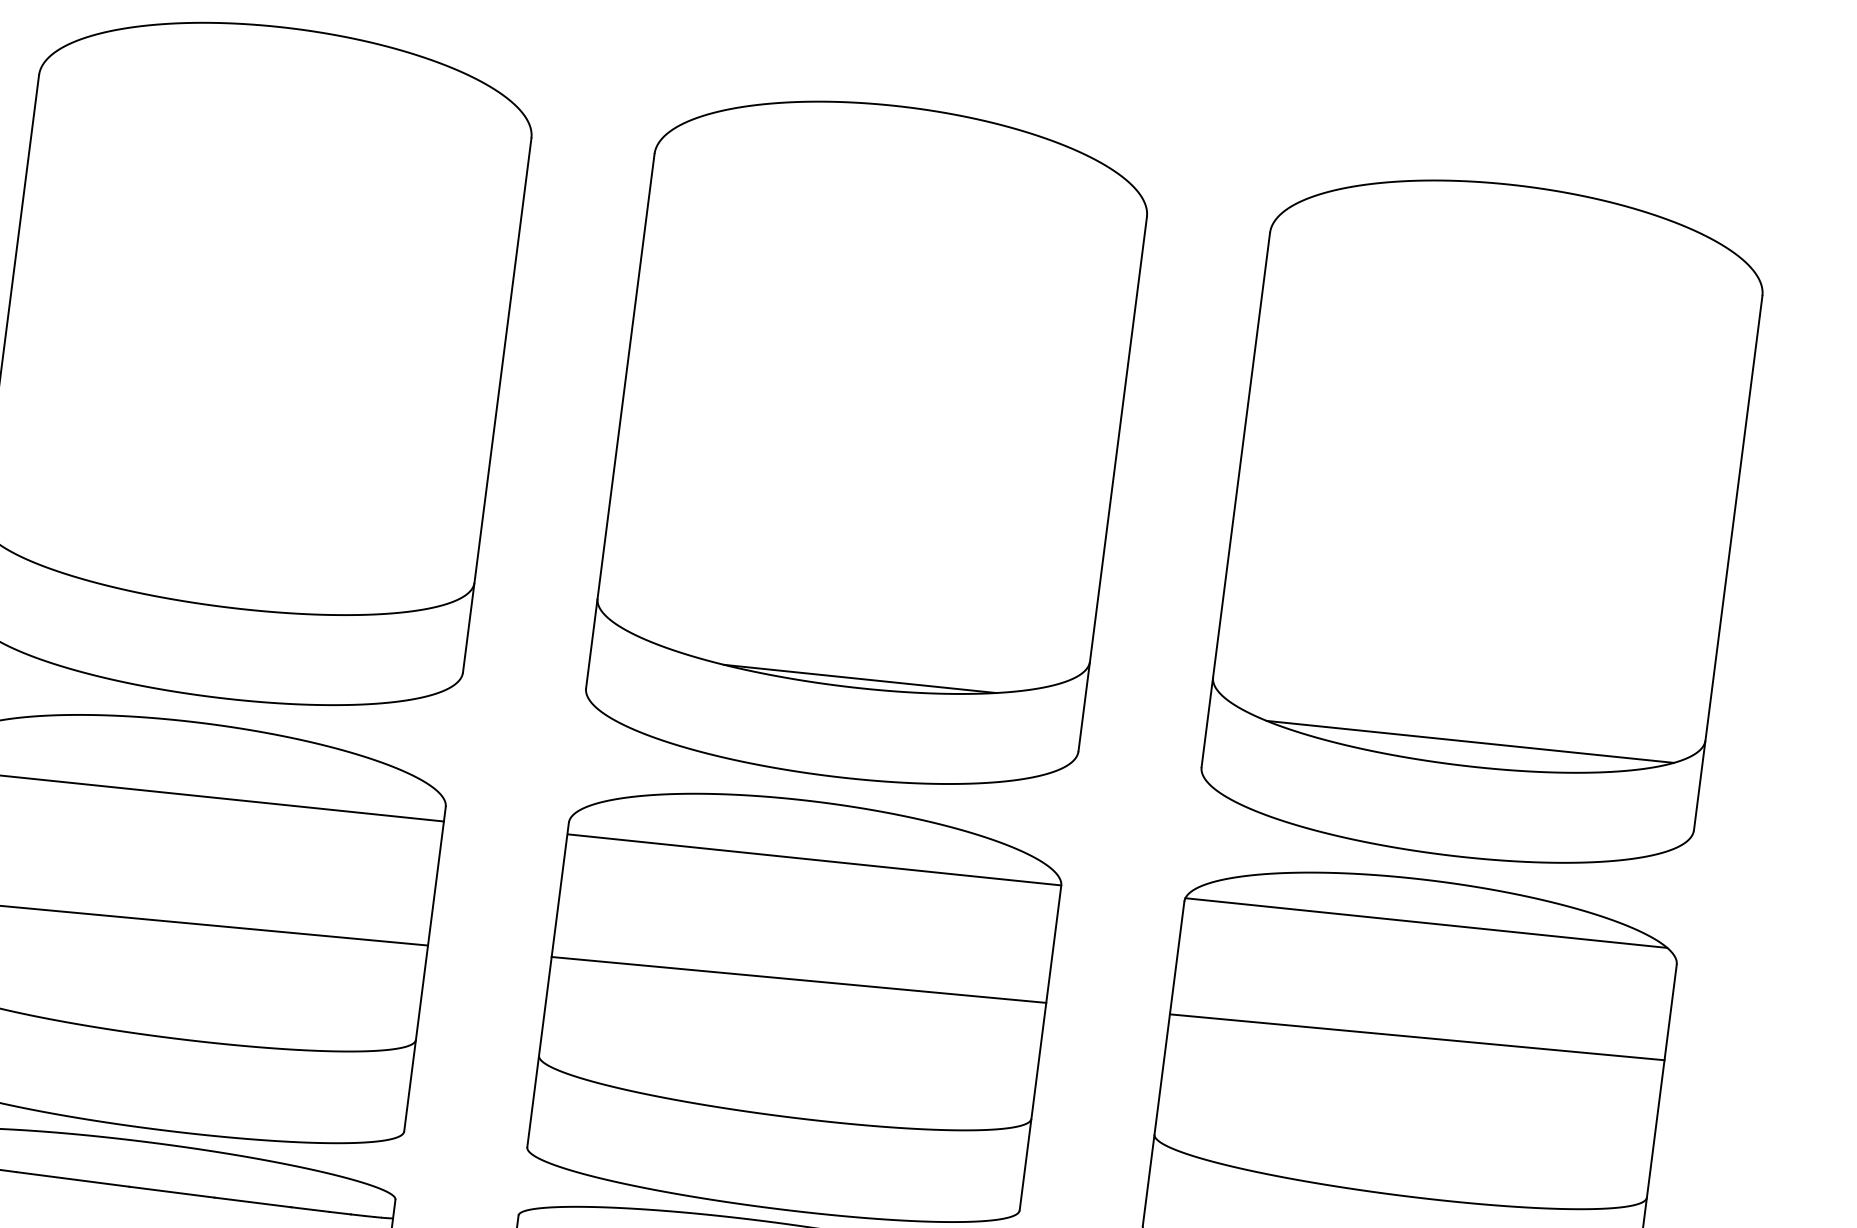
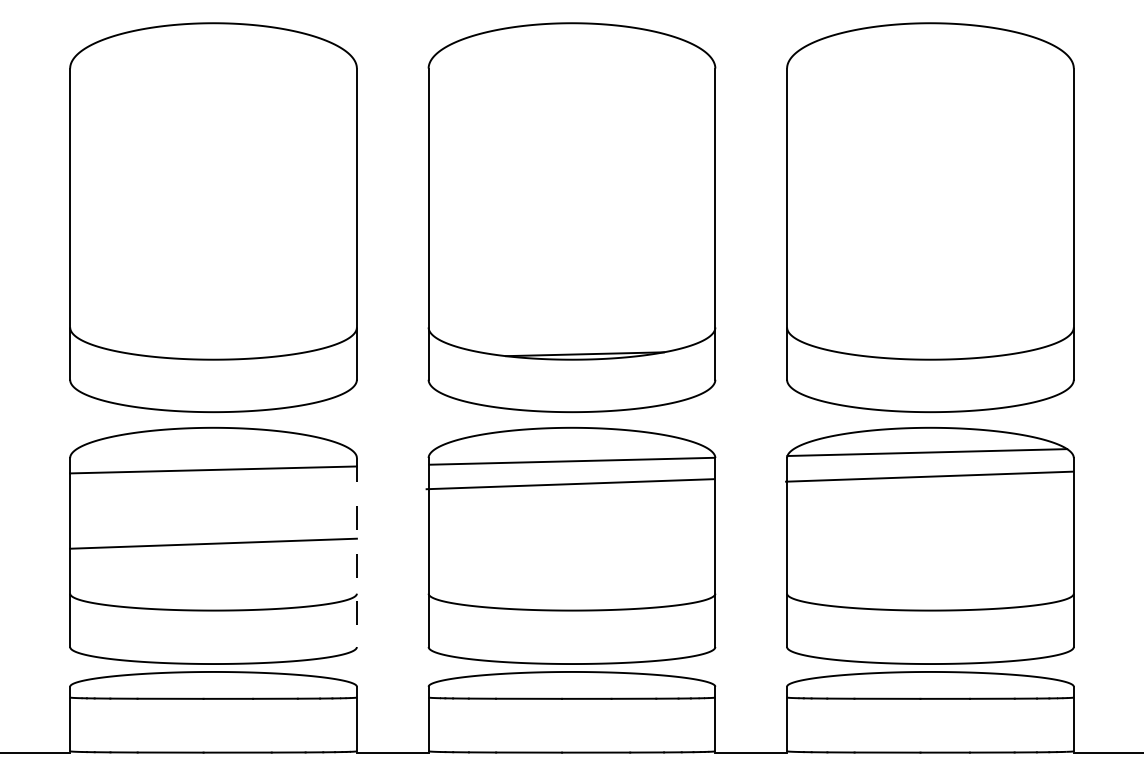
line: (1469, 741) -> (938, 345), removed
line: (424, 970) -> (356, 553), solid -> dashed
line: (798, 980) -> (569, 484), moved
line: (1417, 1036) -> (929, 476), moved

